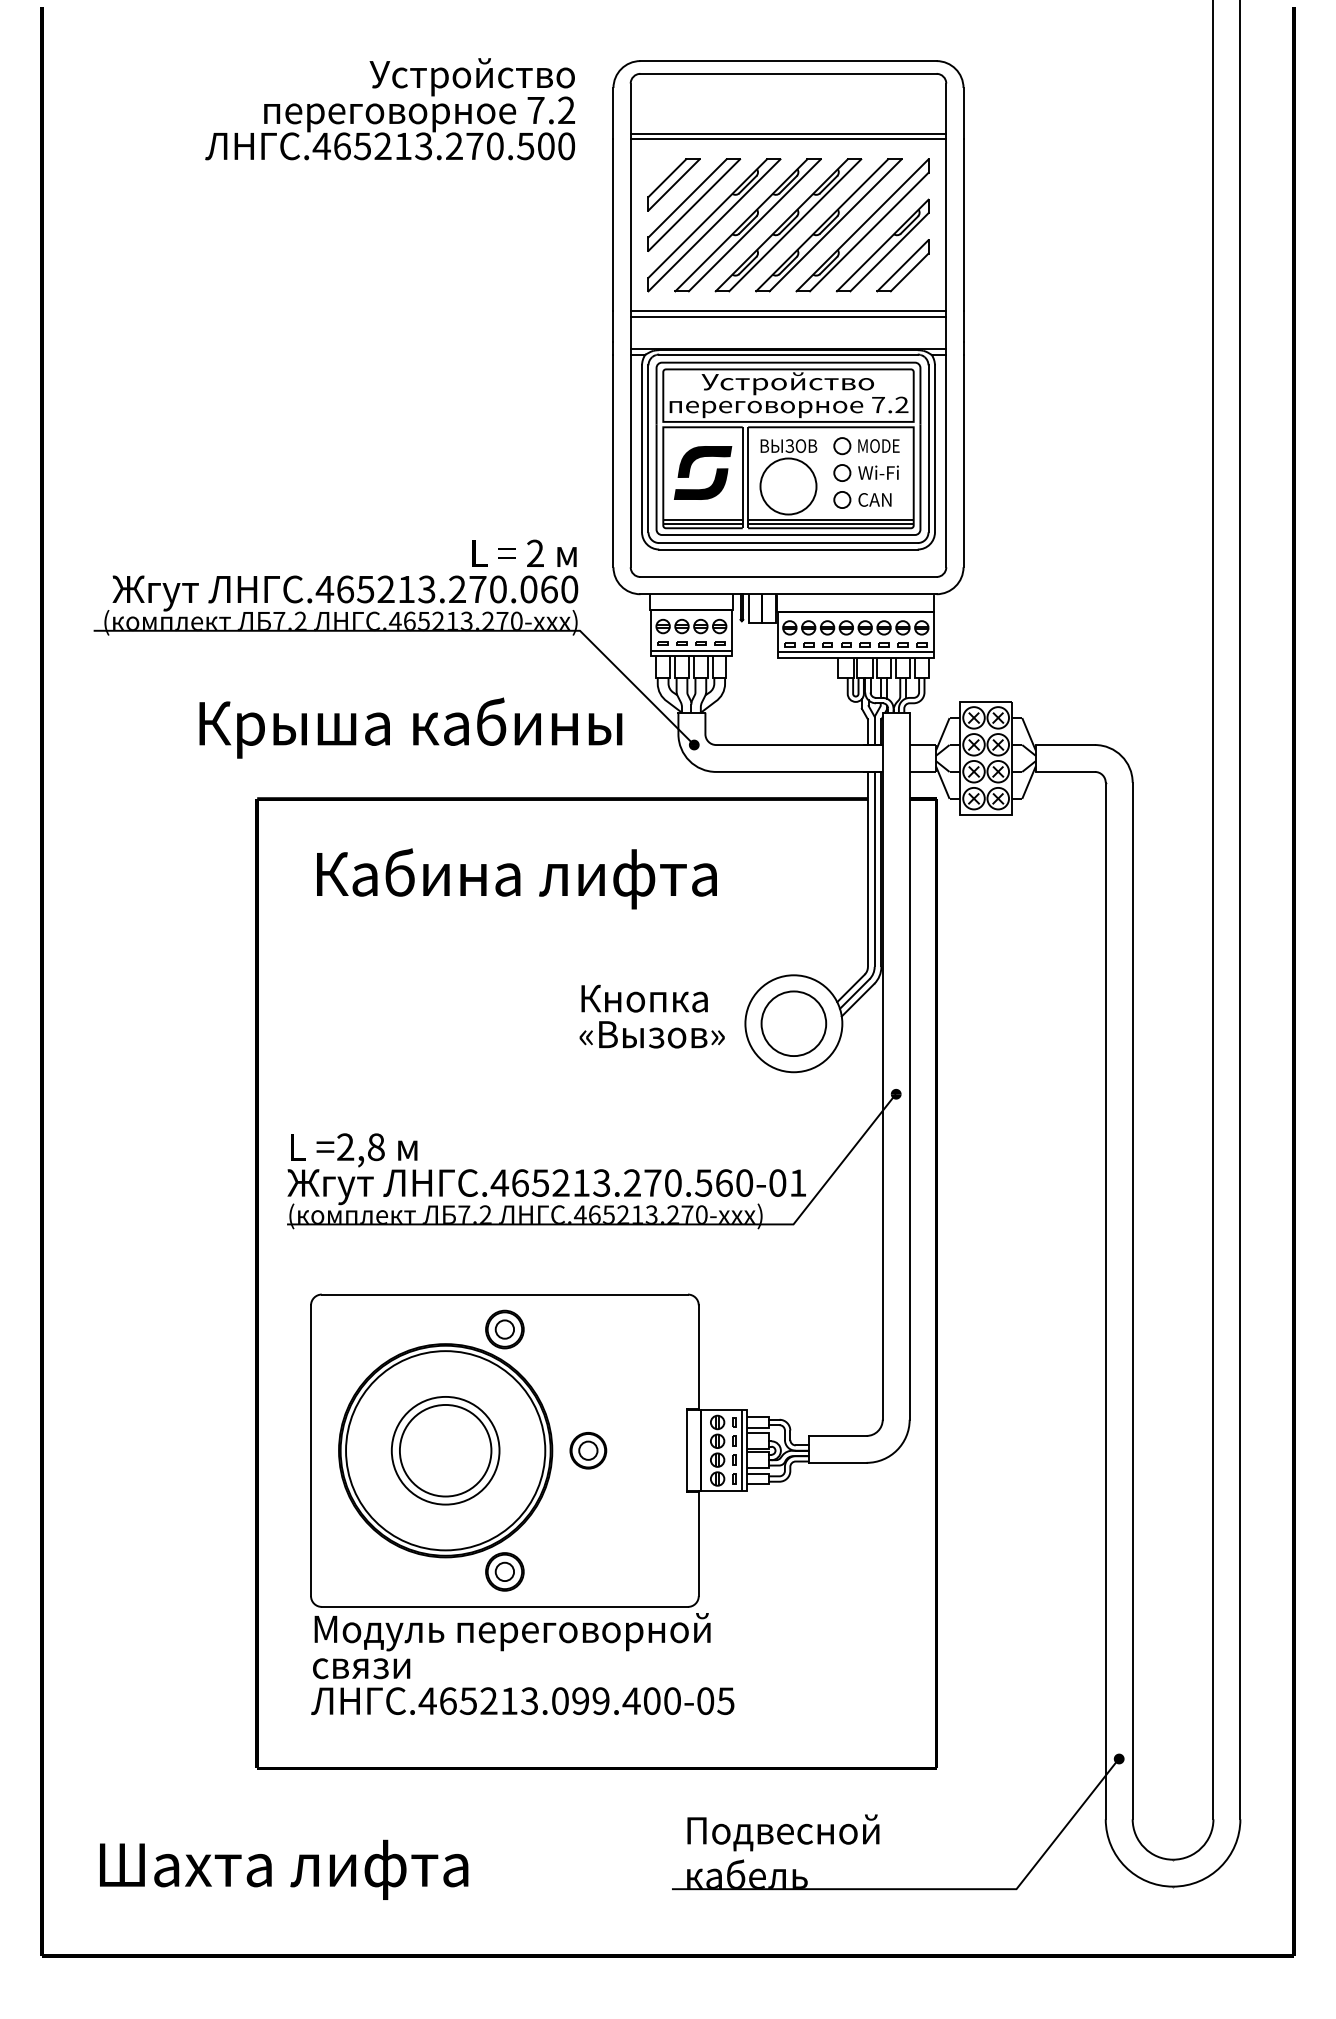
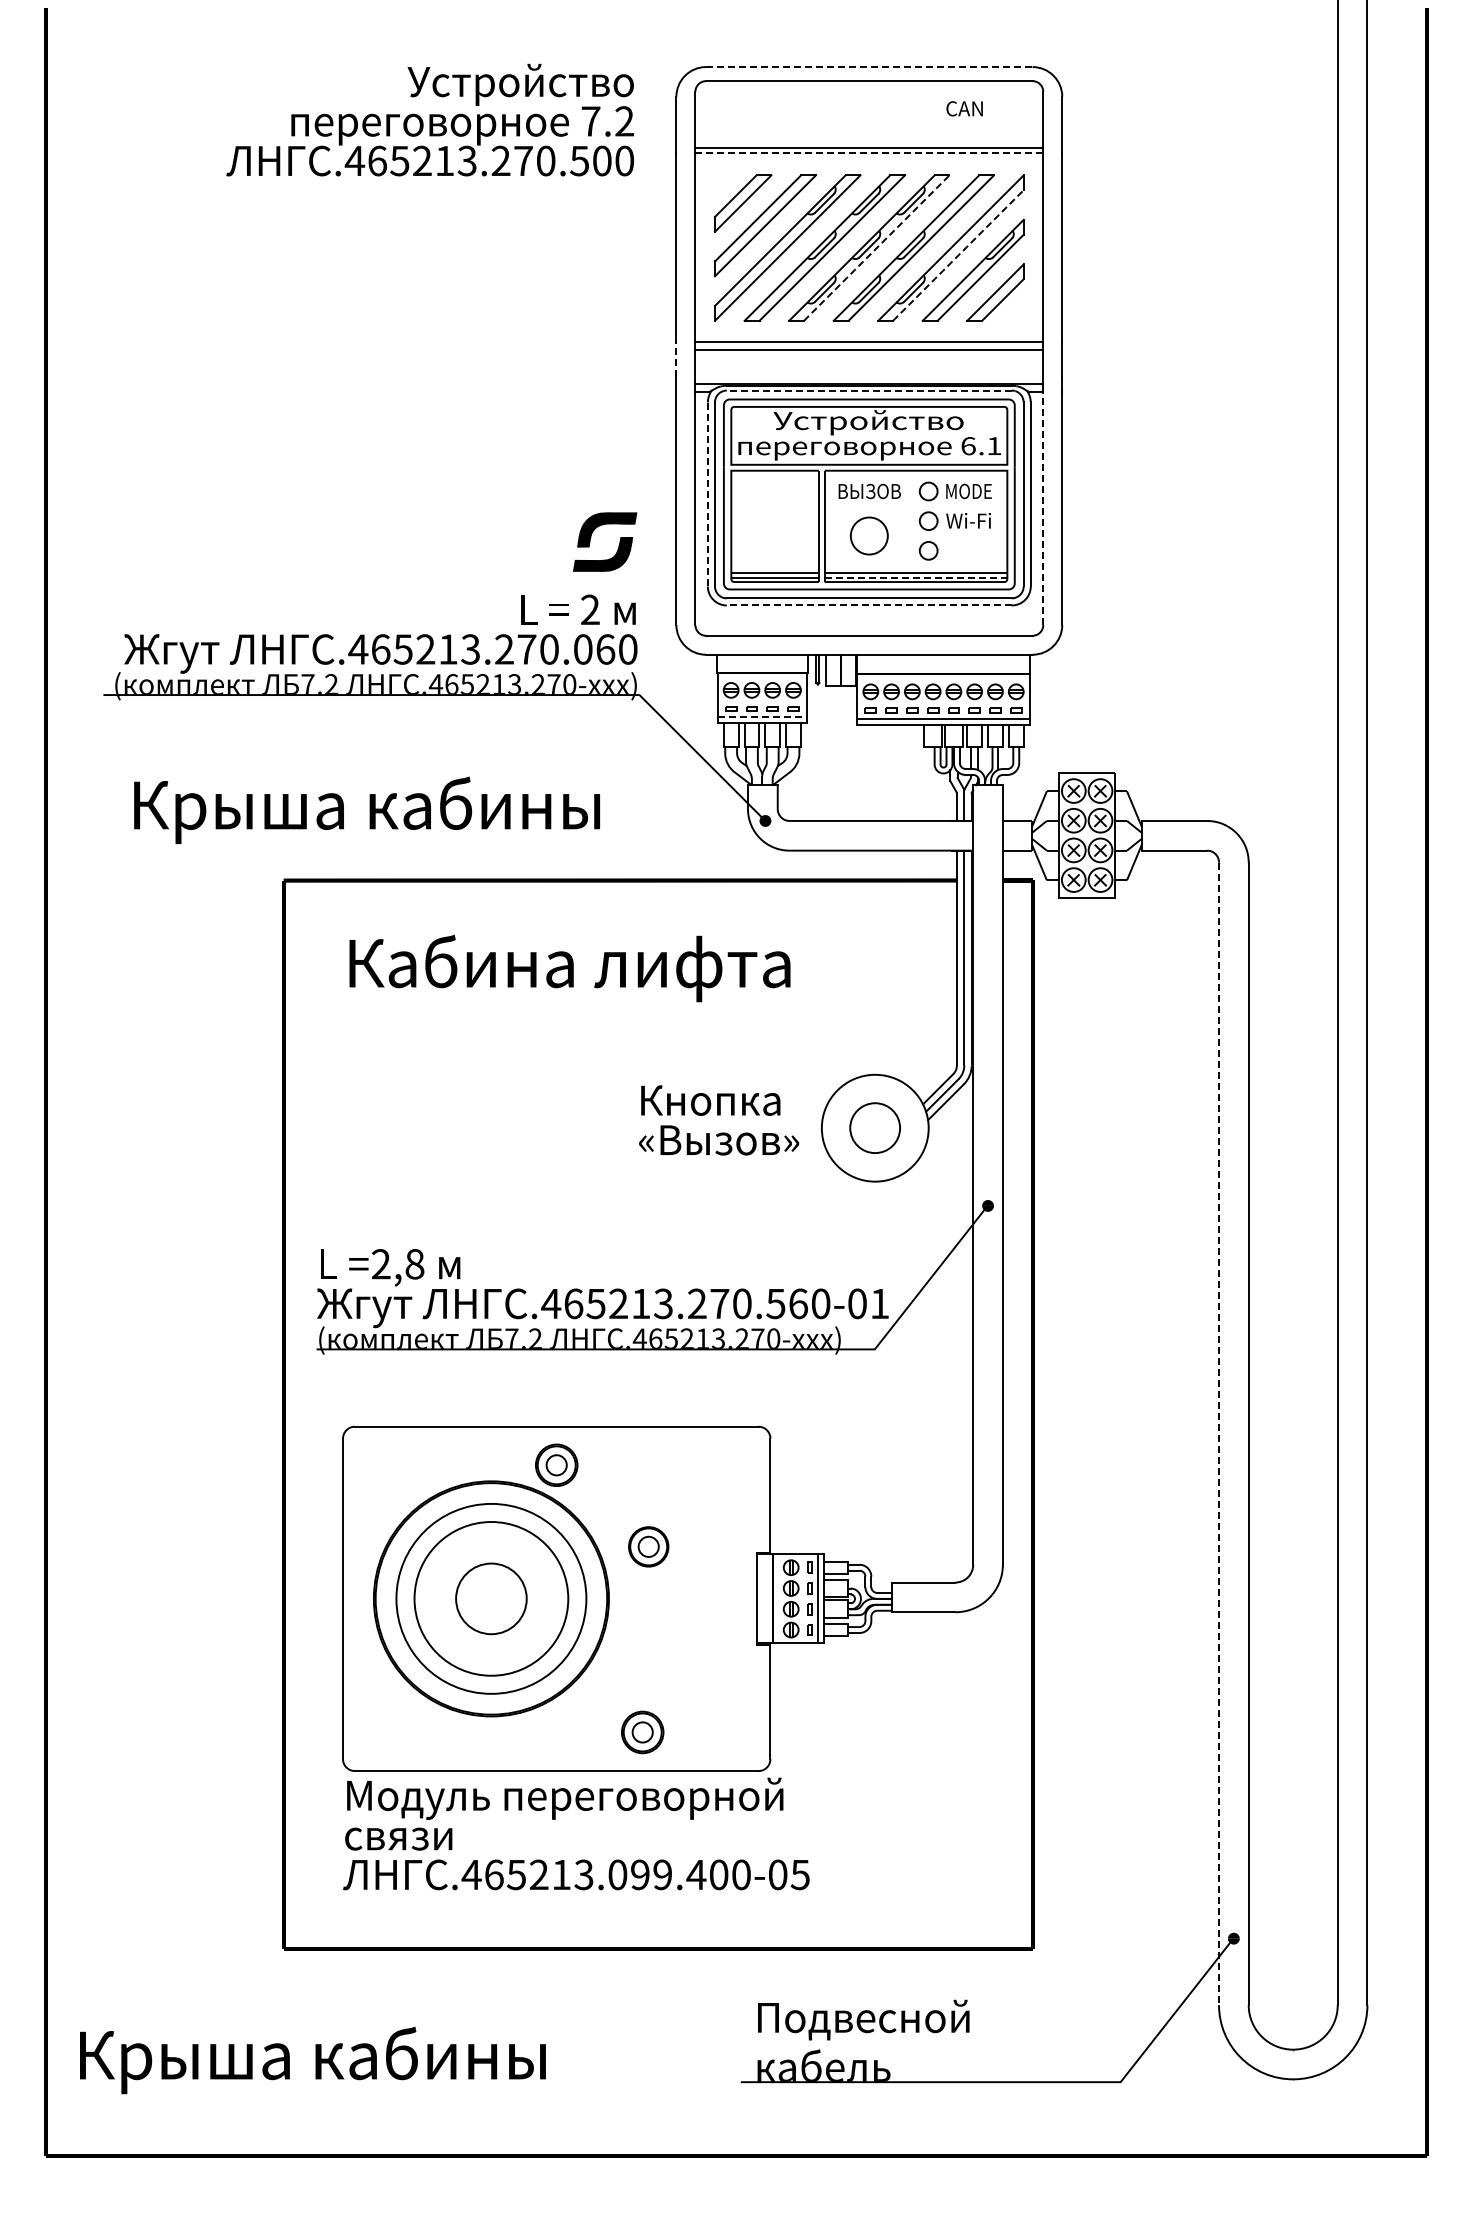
line: (788, 61) -> (869, 67), solid -> dashed
line: (788, 138) -> (869, 152), solid -> dashed
line: (795, 225) -> (876, 248), solid -> dashed
line: (869, 232) -> (958, 255), solid -> dashed
line: (613, 325) -> (676, 358), solid -> dashed
line: (787, 354) -> (868, 390), solid -> dashed
text: (890, 405) -> (981, 446), 7.2 -> 6.1
line: (641, 447) -> (707, 493), solid -> dashed
line: (946, 461) -> (1043, 508), solid -> dashed
part: (715, 476) -> (618, 545), moved
circle: (788, 486) -> (869, 535), size x0.6
text: (874, 499) -> (964, 108), moved
line: (831, 524) -> (916, 577), solid -> dashed
line: (787, 549) -> (868, 605), solid -> dashed
line: (691, 651) -> (762, 717), solid -> dashed
text: (410, 727) -> (366, 809), moved
circle: (793, 1023) -> (874, 1127), size x0.7
line: (1106, 1301) -> (1219, 1434), solid -> dashed
circle: (444, 1450) -> (490, 1598), size x0.7
circle: (445, 1450) -> (491, 1598), size x0.7
circle: (445, 1450) -> (491, 1598), size x1.6
part: (588, 1450) -> (648, 1546), moved
part: (504, 1571) -> (642, 1732), moved
text: (283, 1869) -> (312, 2060), Шахта лифта -> Крыша кабины

